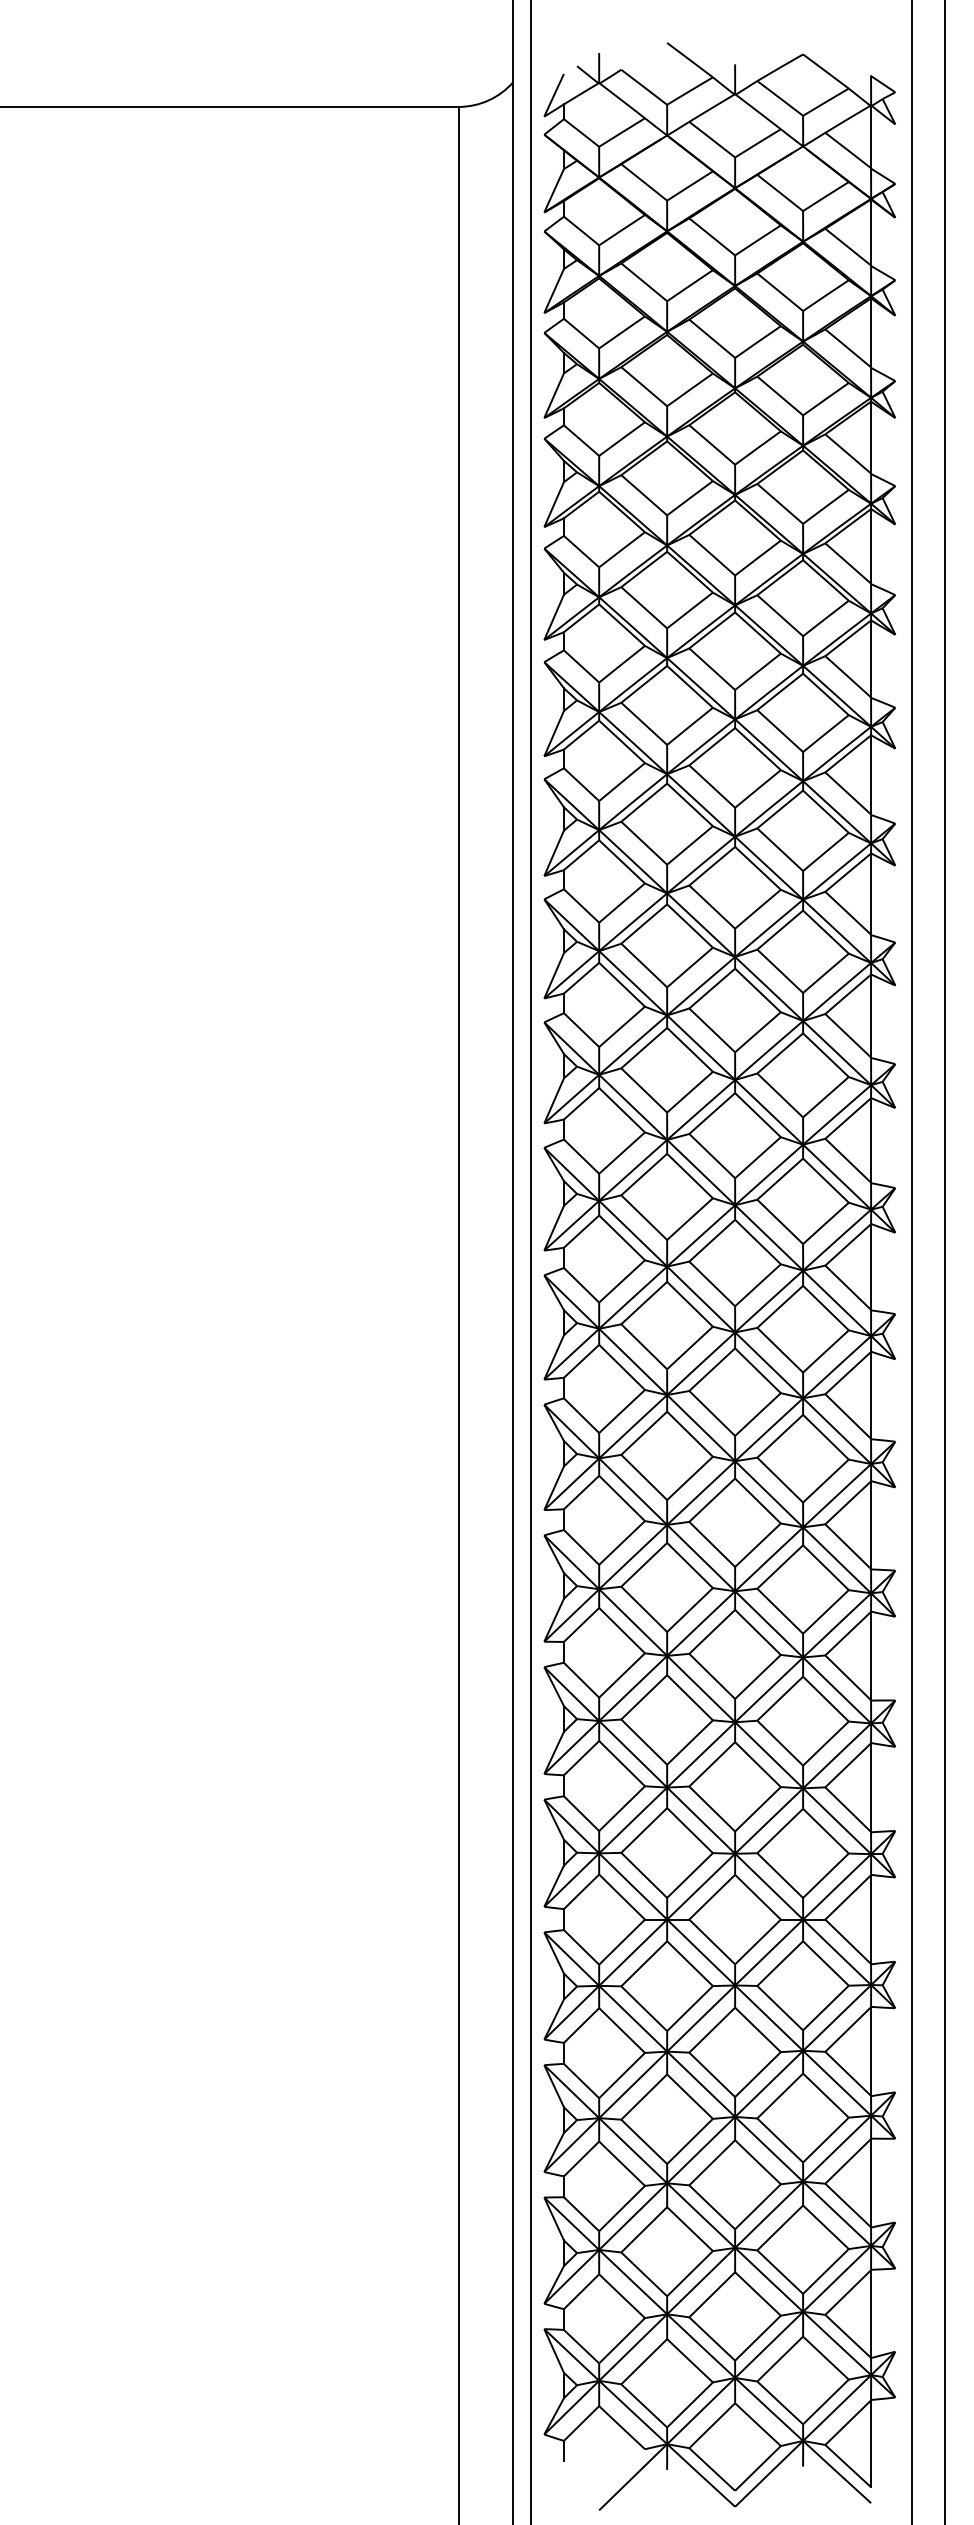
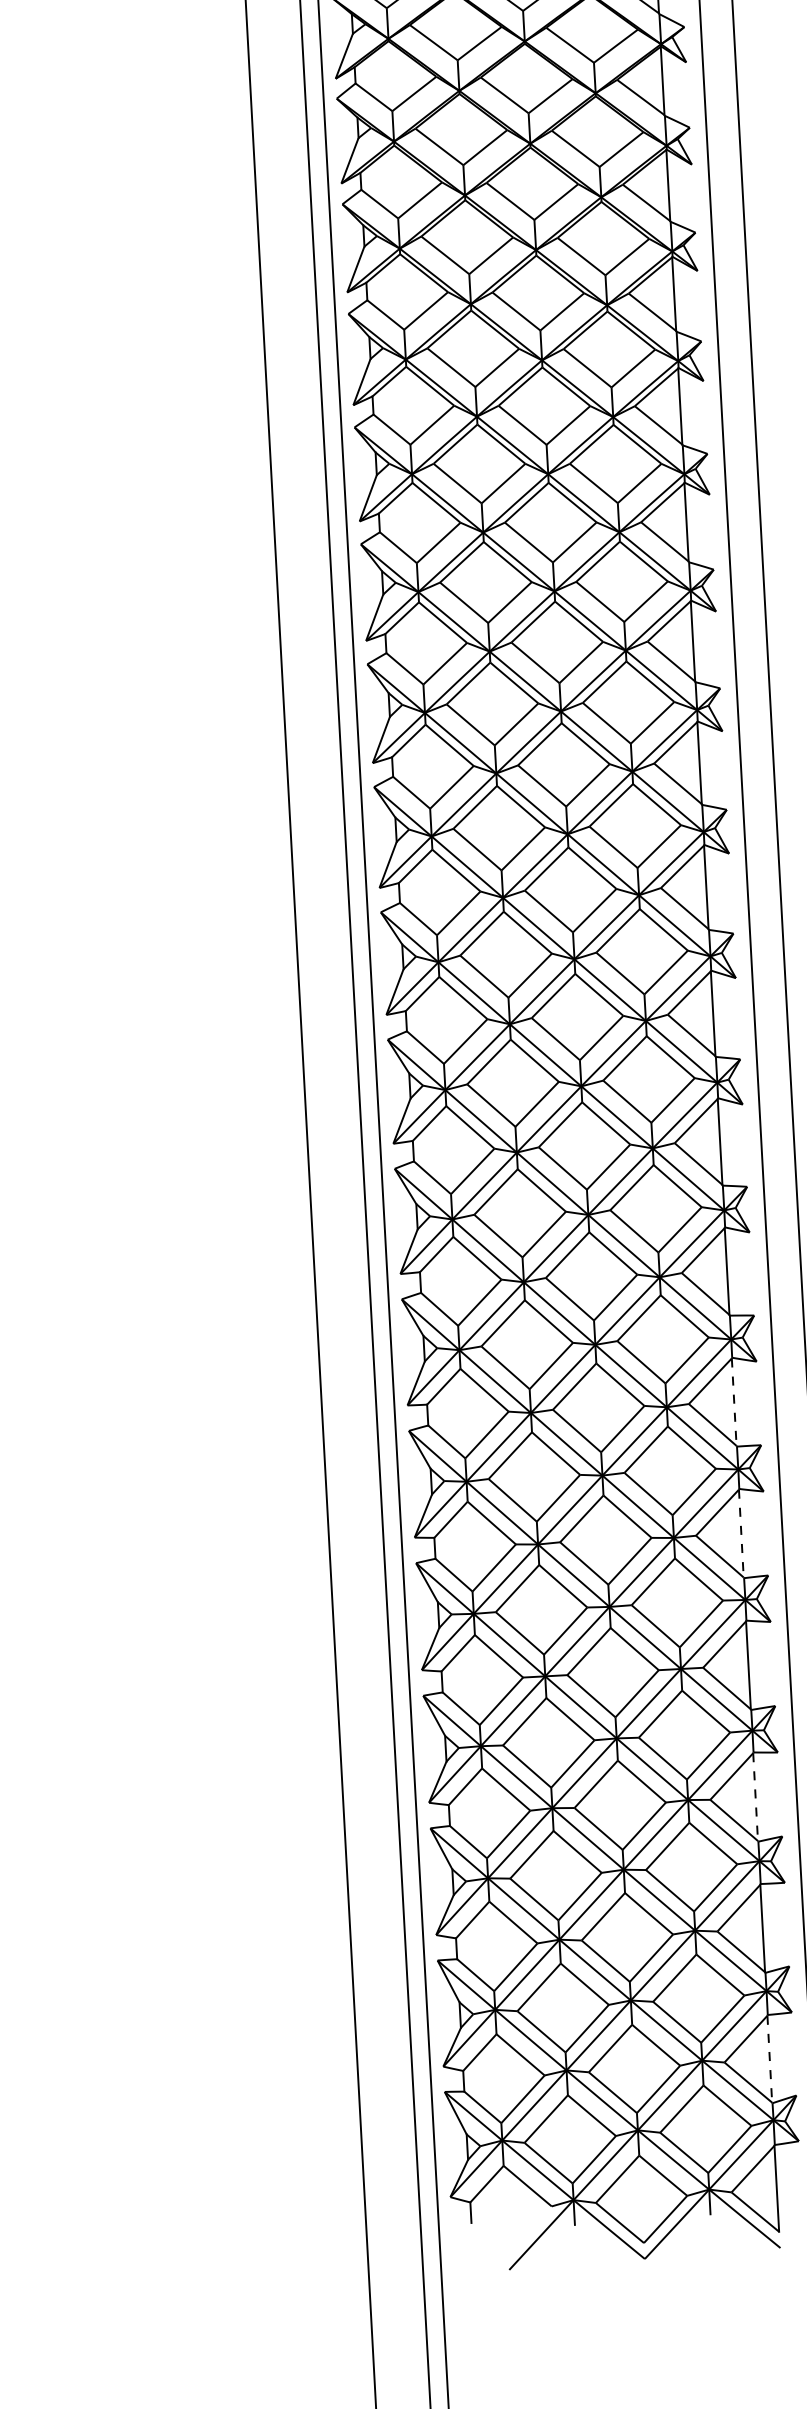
line: (870, 1656) -> (734, 1402), solid -> dashed
line: (870, 1787) -> (741, 1533), solid -> dashed
line: (870, 2051) -> (755, 1797), solid -> dashed
line: (870, 2314) -> (769, 2059), solid -> dashed

